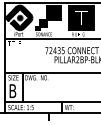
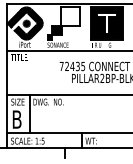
fill: (53, 12) -> (70, 16), removed

